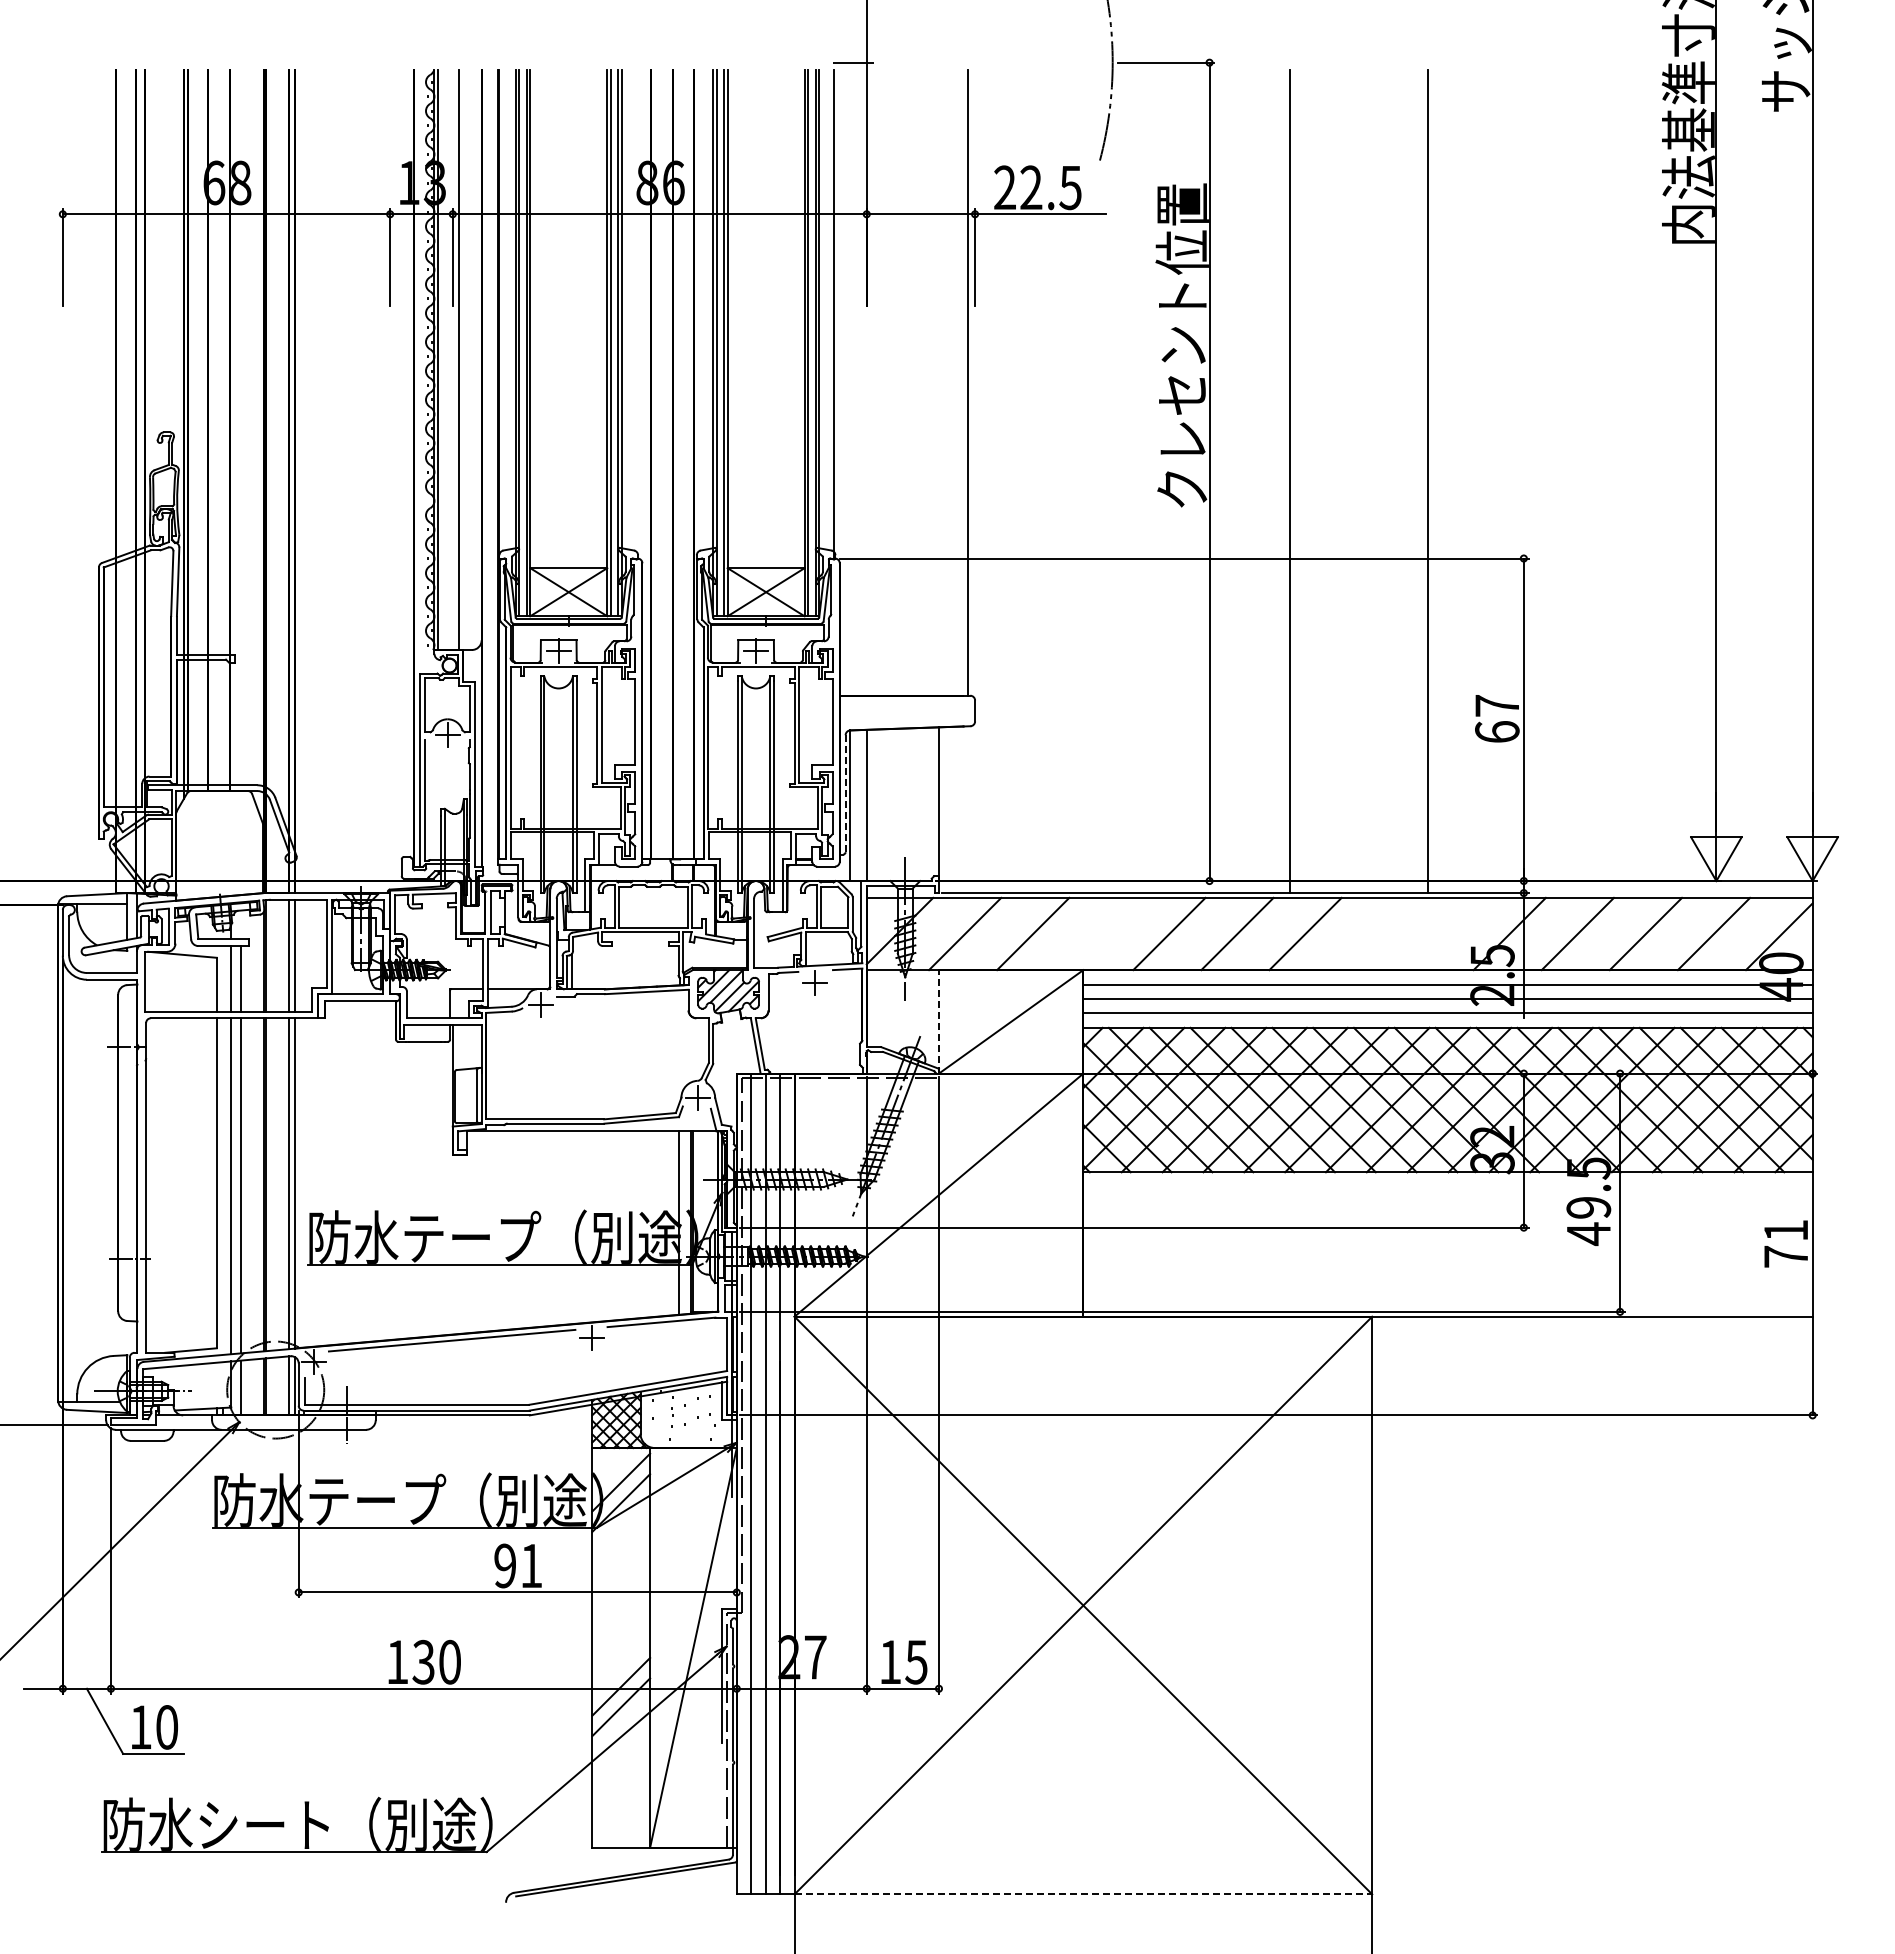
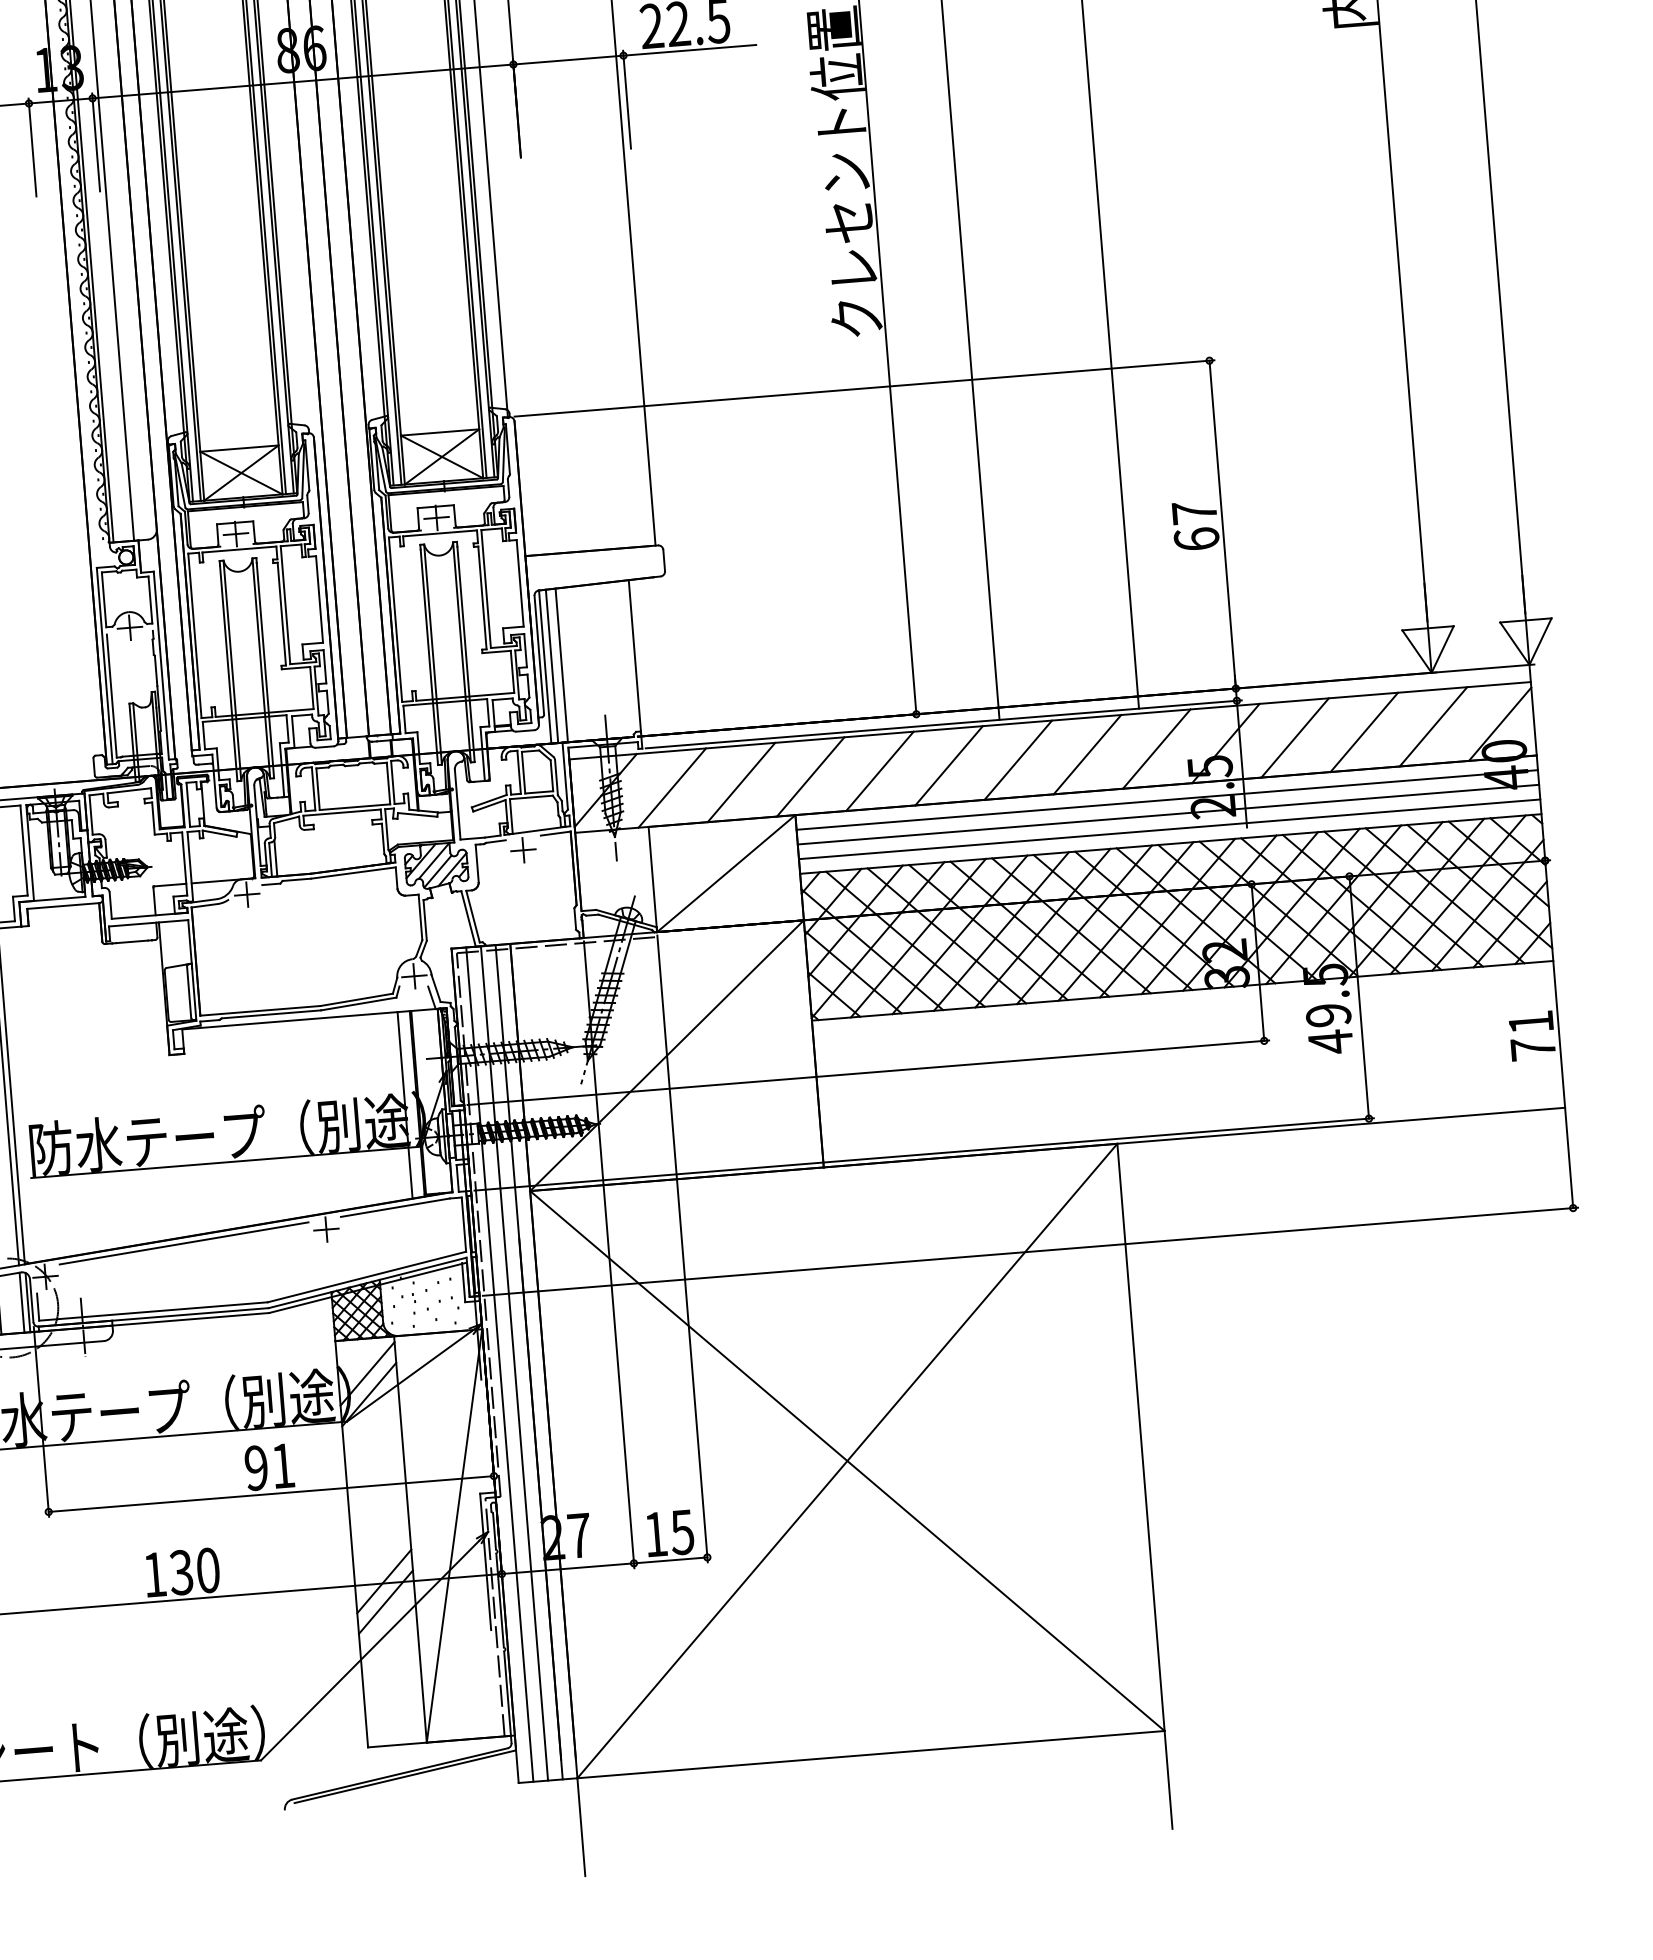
line: (845, 794) -> (539, 656), dashed -> solid
line: (857, 805) -> (552, 666), added
line: (1101, 933) -> (810, 776), added
line: (1373, 933) -> (1087, 754), added
line: (1441, 933) -> (1156, 748), added
line: (938, 1021) -> (652, 879), dashed -> solid
line: (1083, 1894) -> (871, 1754), dashed -> solid

